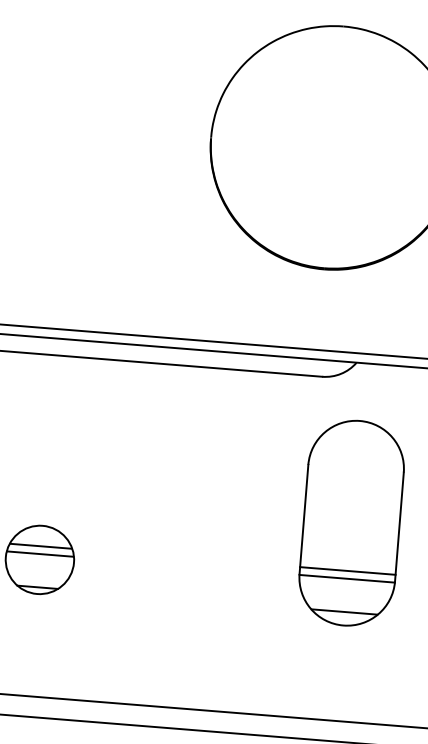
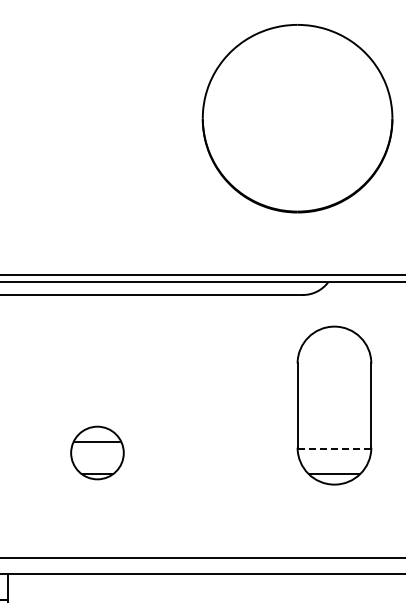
line: (40, 554) -> (97, 448), removed
line: (347, 570) -> (334, 442), removed
line: (347, 578) -> (334, 448), solid -> dashed

